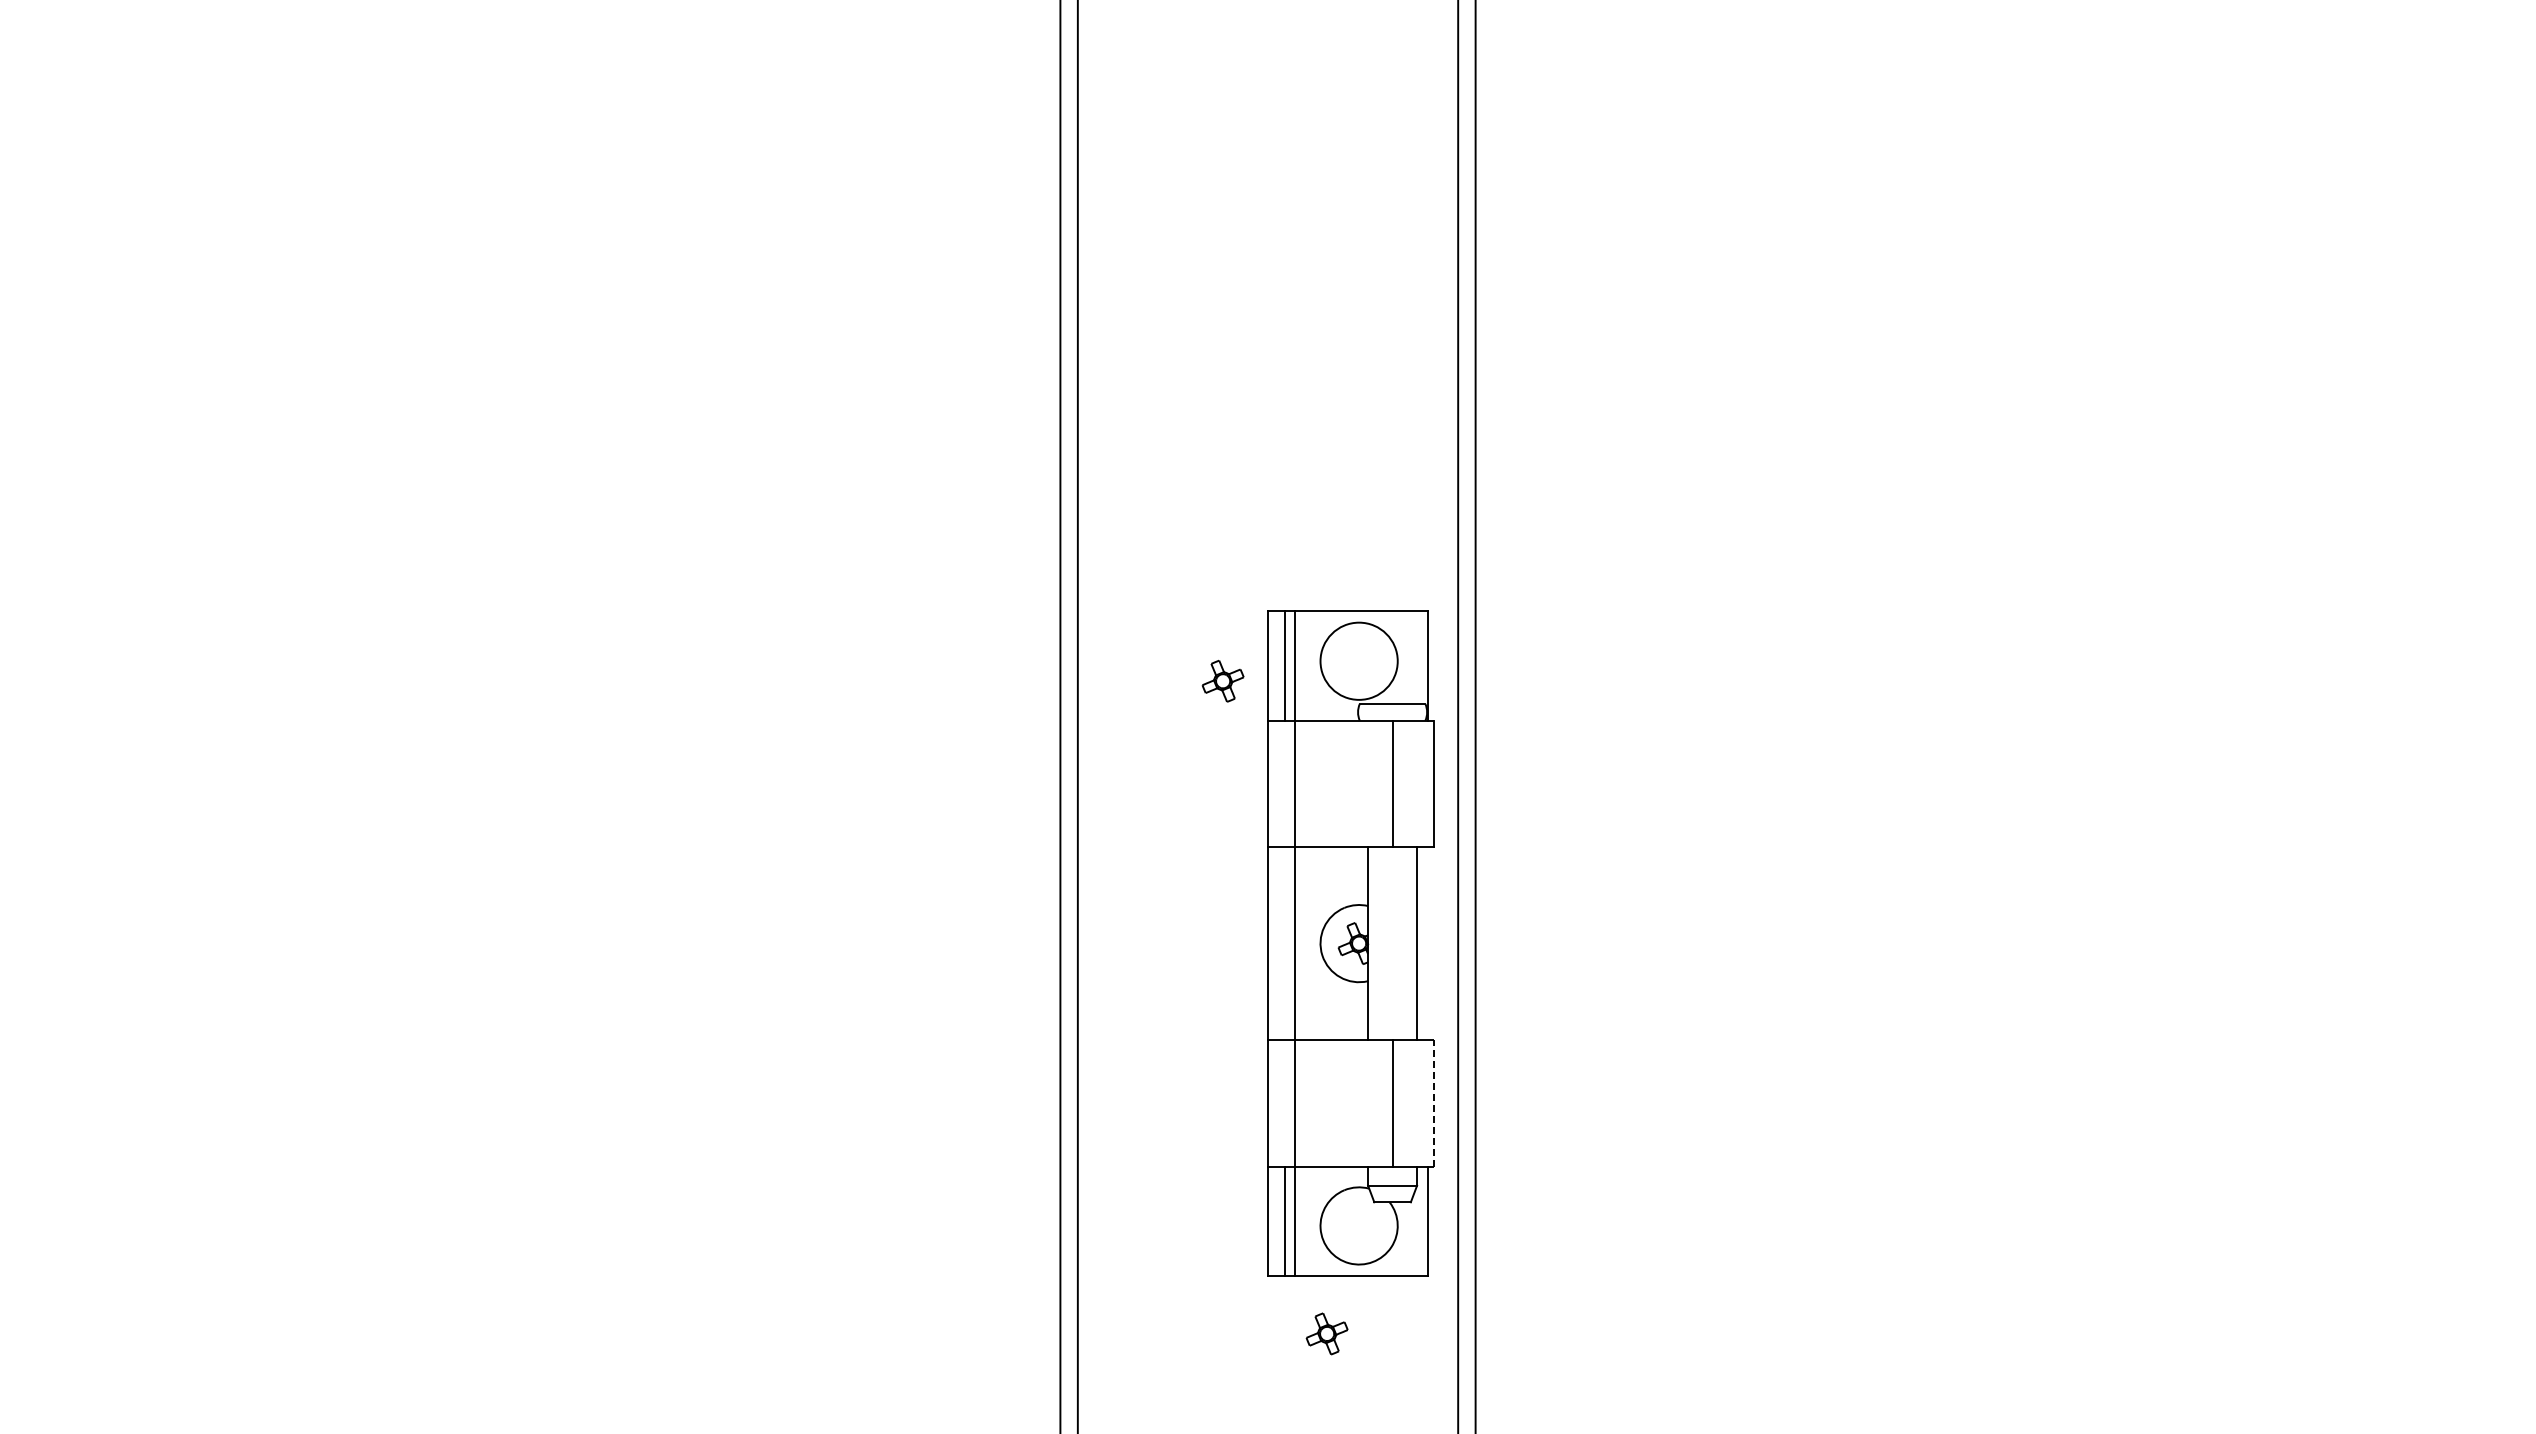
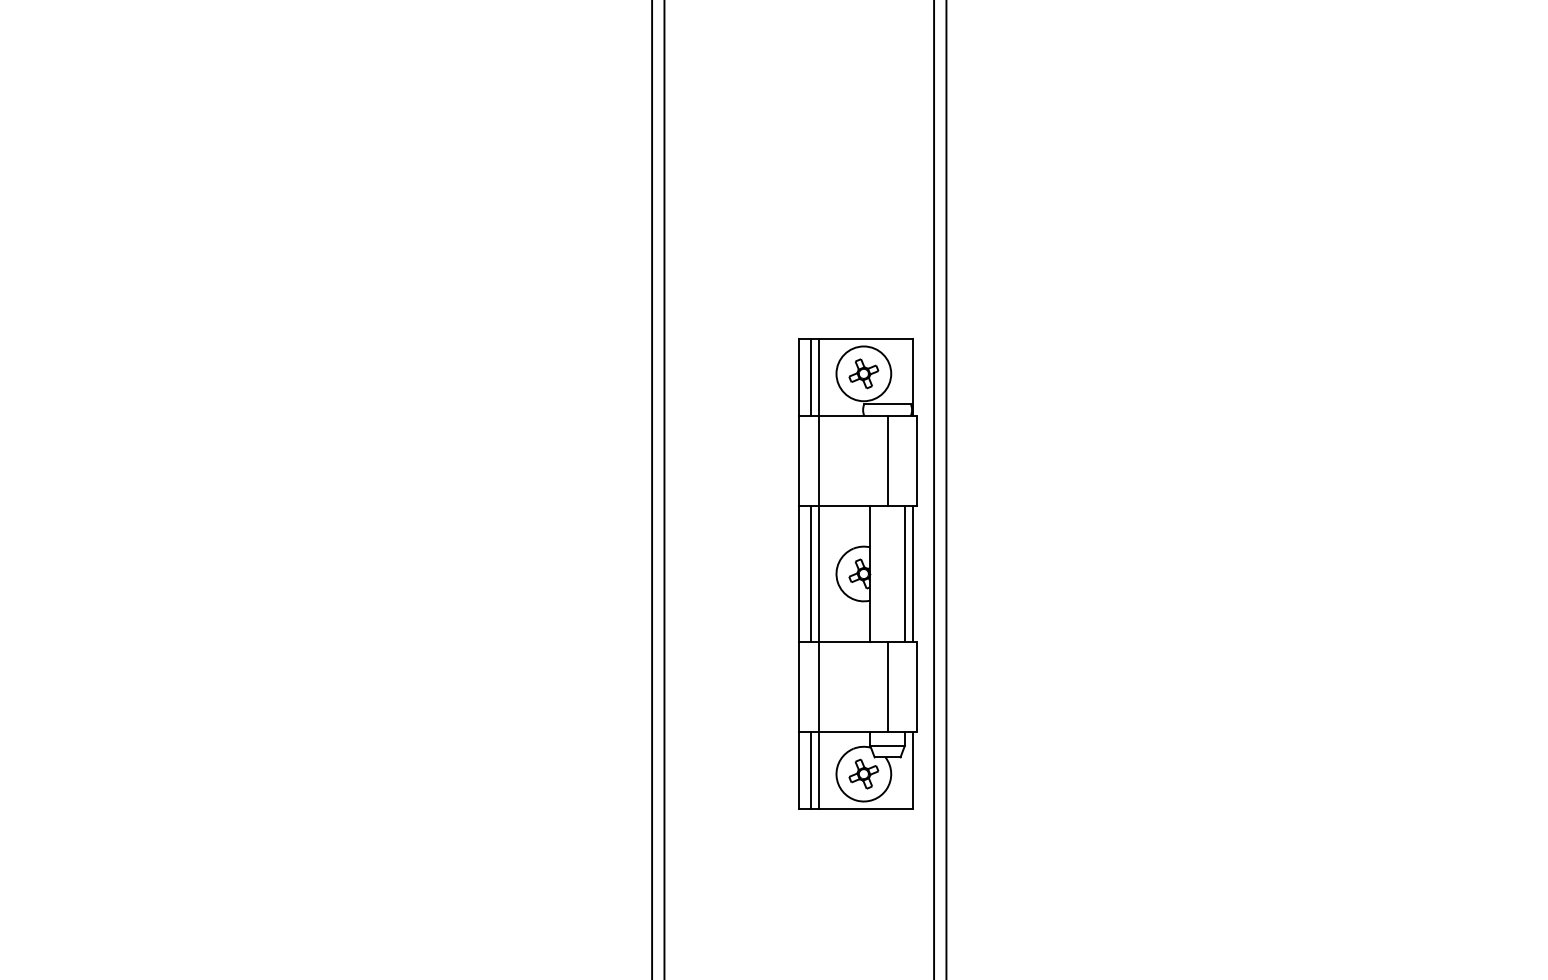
part: (1222, 681) -> (863, 374), moved
line: (1284, 943) -> (810, 573), added
line: (1428, 943) -> (913, 573), added
line: (1434, 1102) -> (917, 686), dashed -> solid
part: (1326, 1333) -> (863, 773), moved

